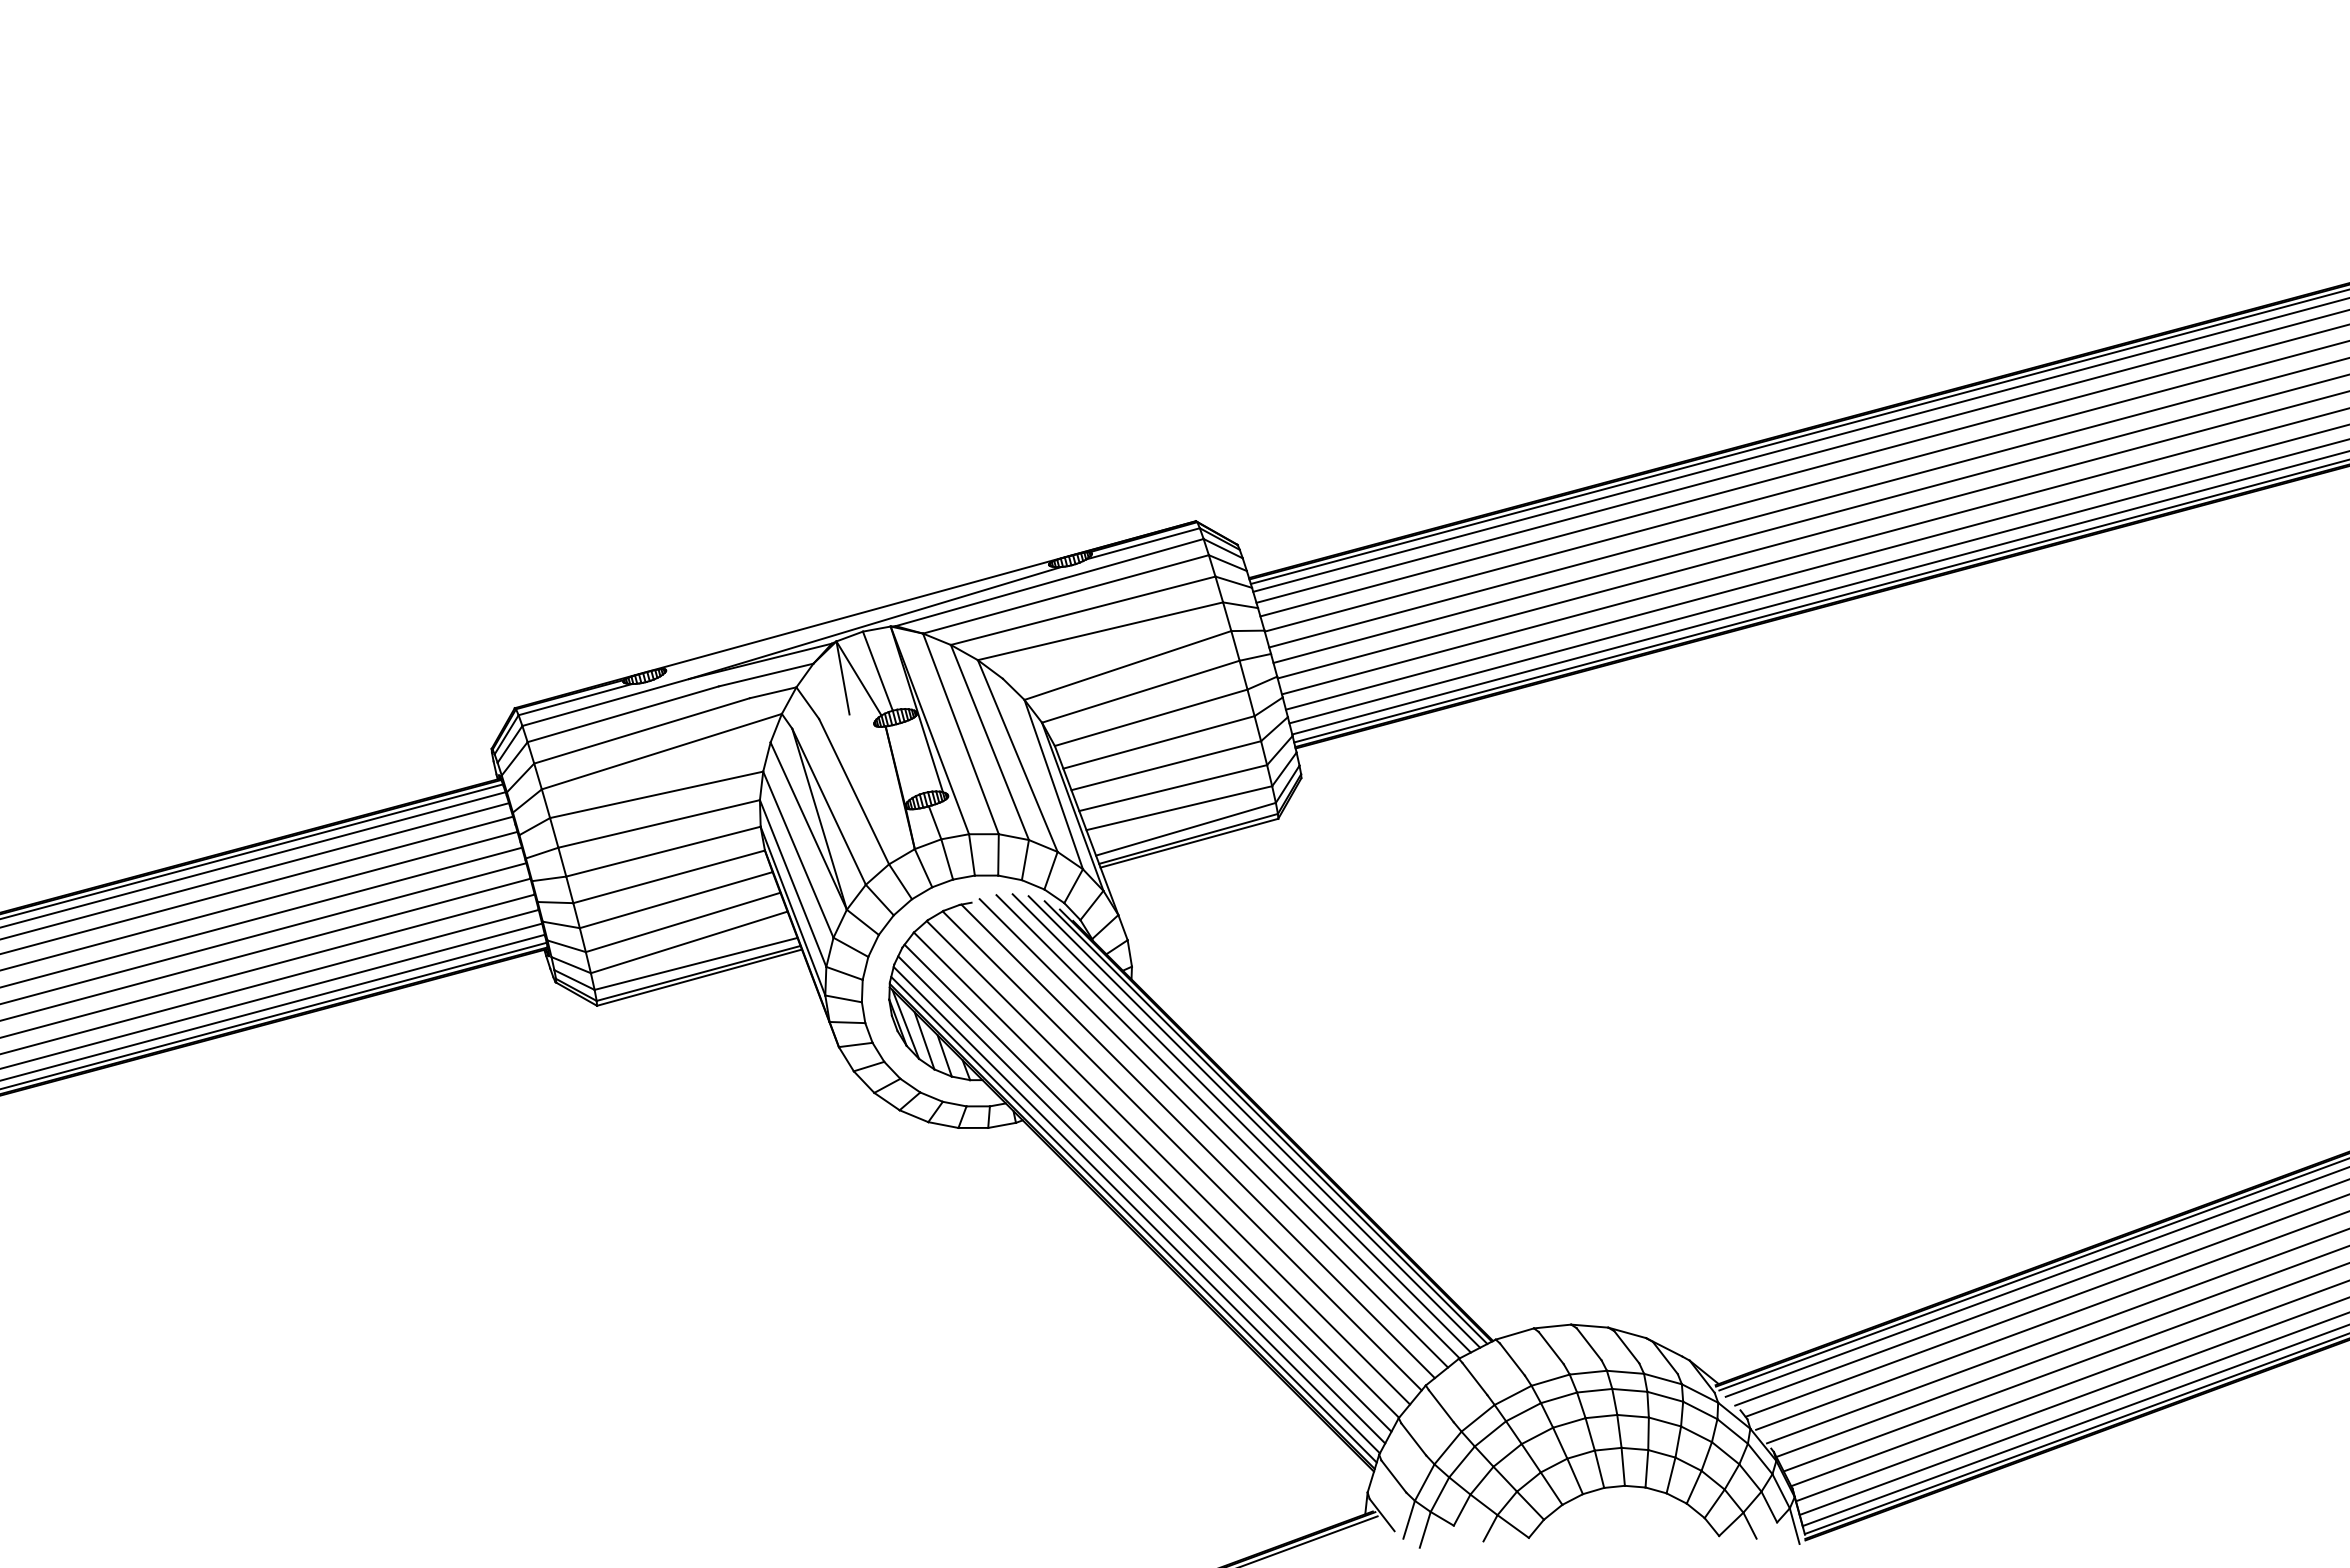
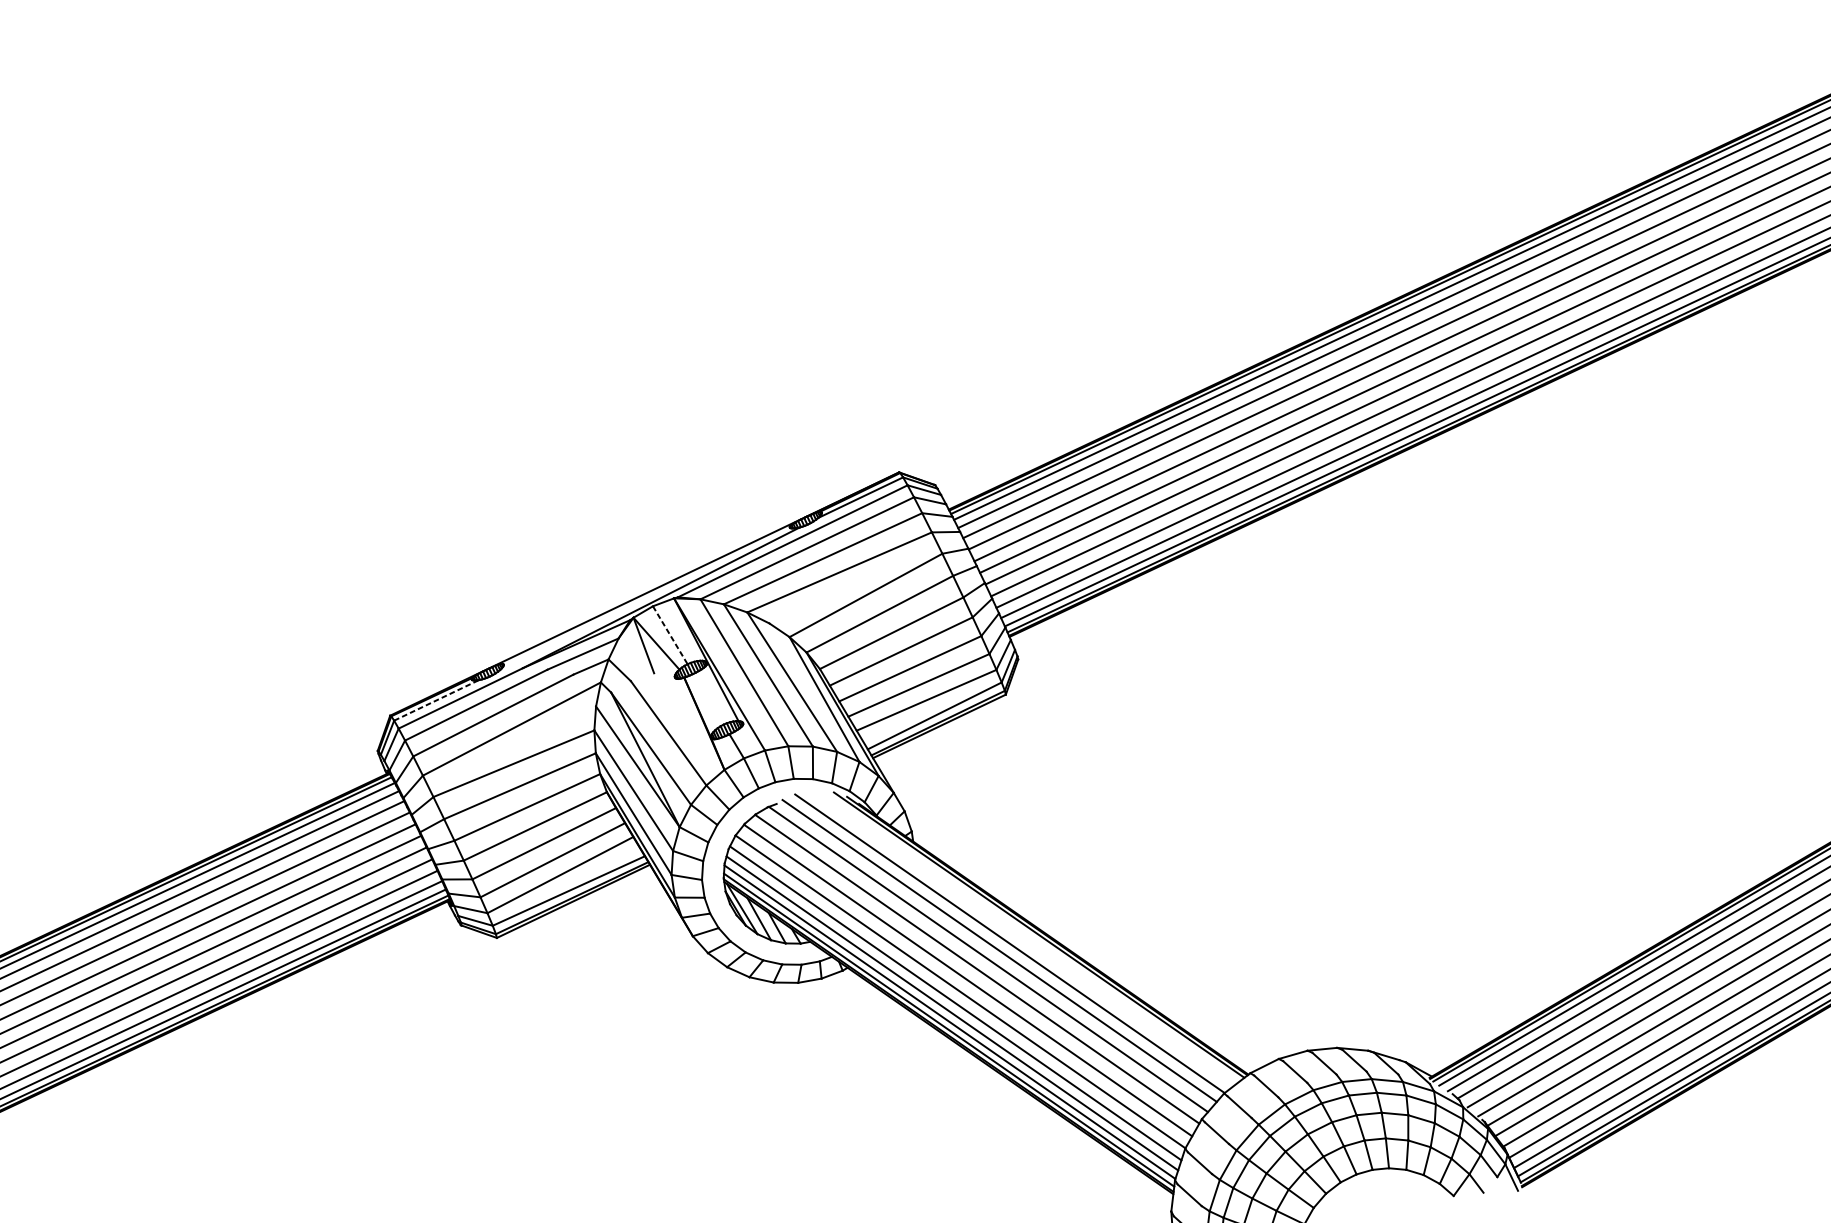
line: (878, 671) -> (670, 635), solid -> dashed
line: (575, 699) -> (436, 700), solid -> dashed
line: (1254, 1121) -> (1029, 935), removed
line: (1241, 1123) -> (1020, 939), removed

